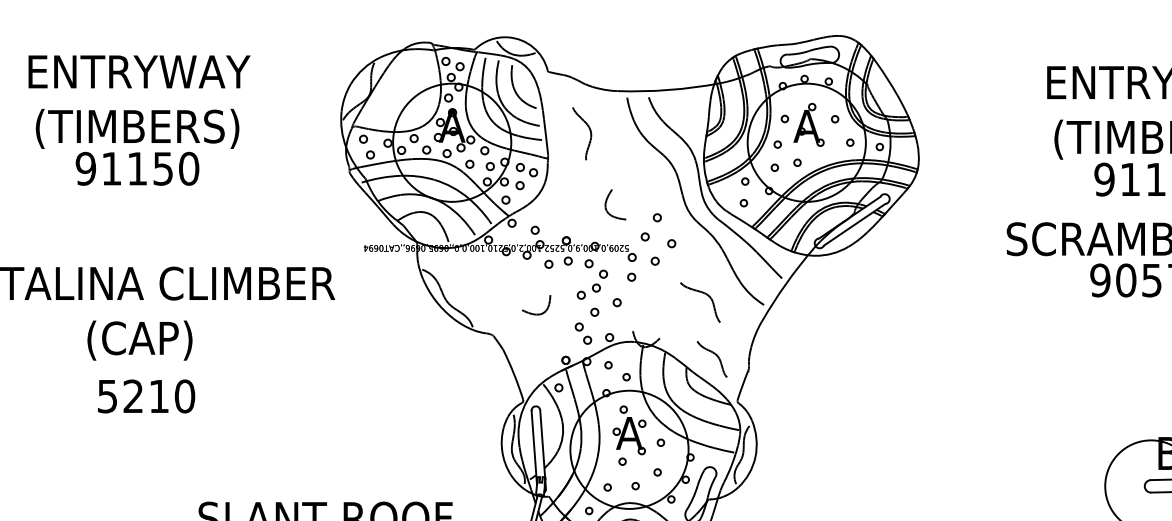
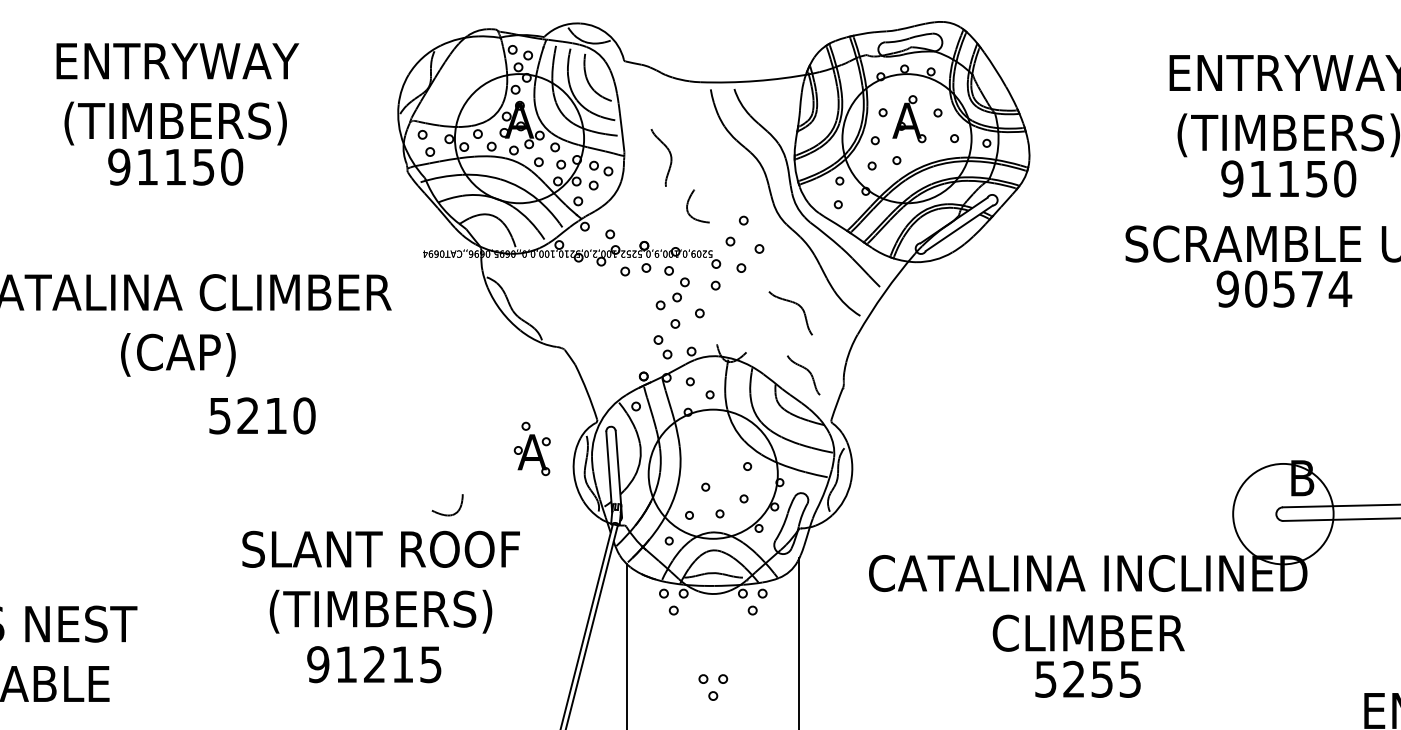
part: (589, 130) -> (669, 154), moved
part: (536, 313) -> (447, 514), moved
text: (146, 396) -> (262, 415), moved
part: (628, 429) -> (531, 448), moved

